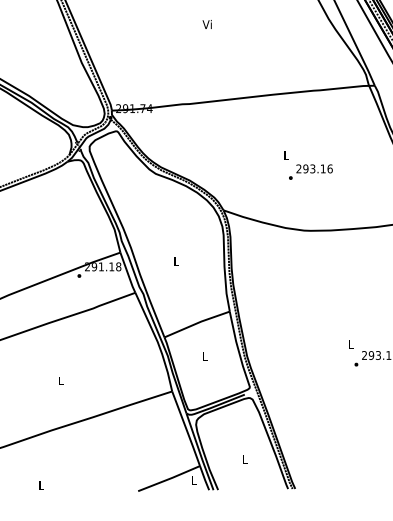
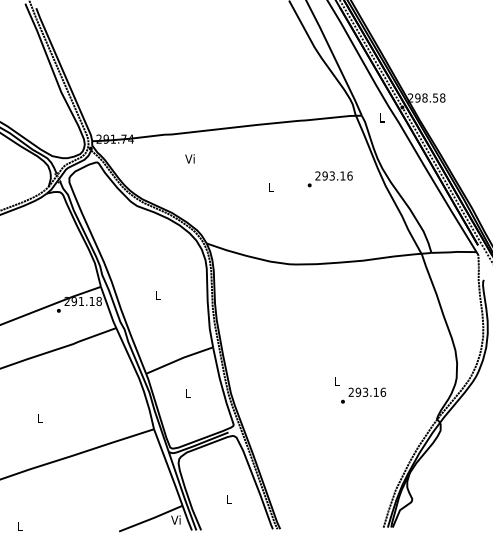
text: (206, 24) -> (189, 158), moved
text: (310, 172) -> (329, 179), moved
text: (193, 479) -> (175, 519), L -> Vi

